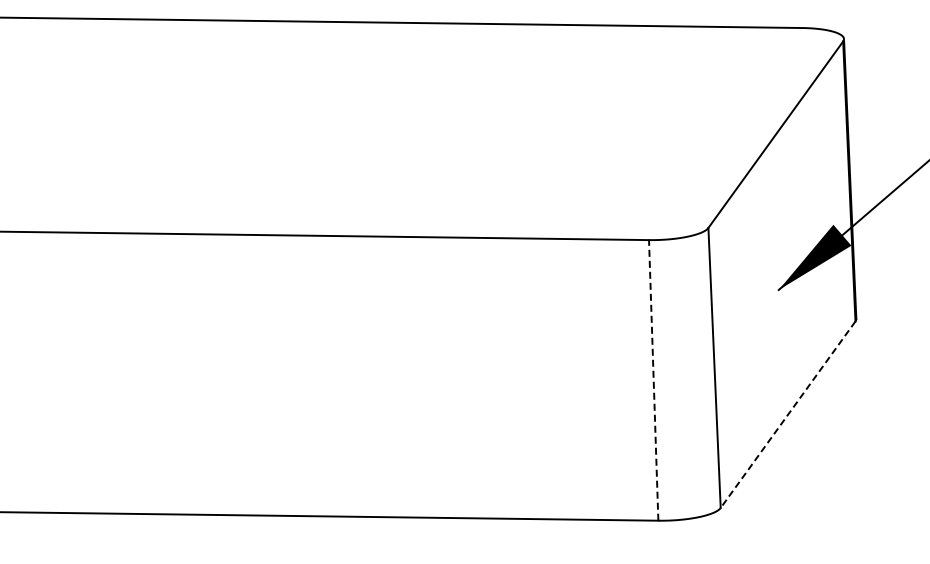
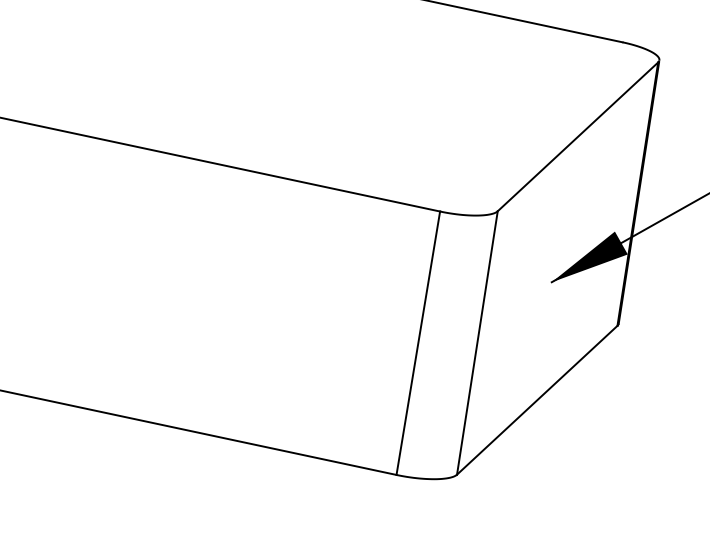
line: (653, 379) -> (418, 342), dashed -> solid
line: (787, 415) -> (536, 400), dashed -> solid

